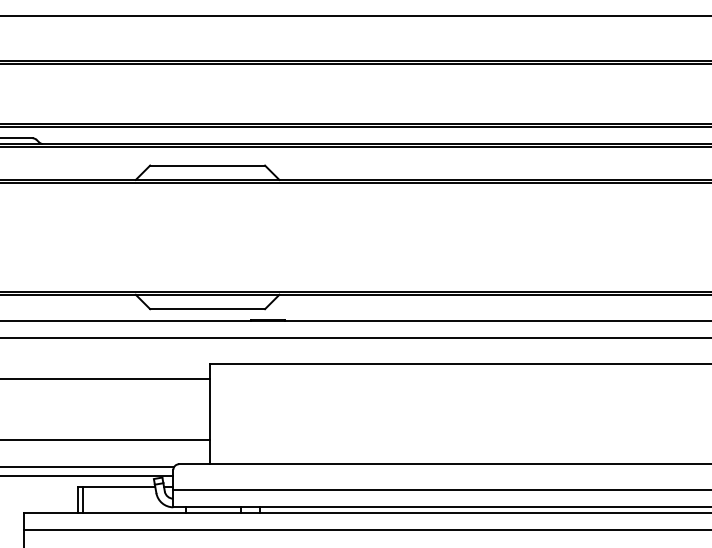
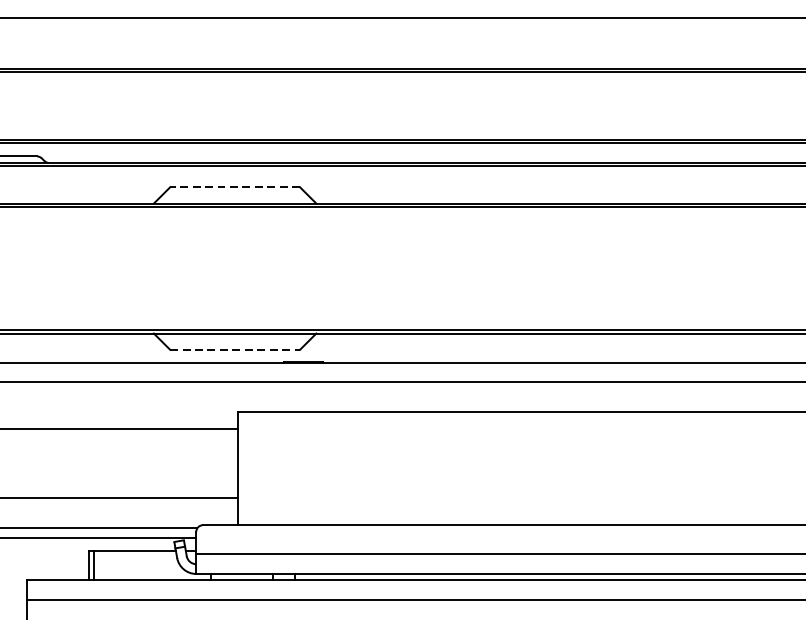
line: (207, 165) -> (234, 187), solid -> dashed
line: (208, 309) -> (236, 350), solid -> dashed

